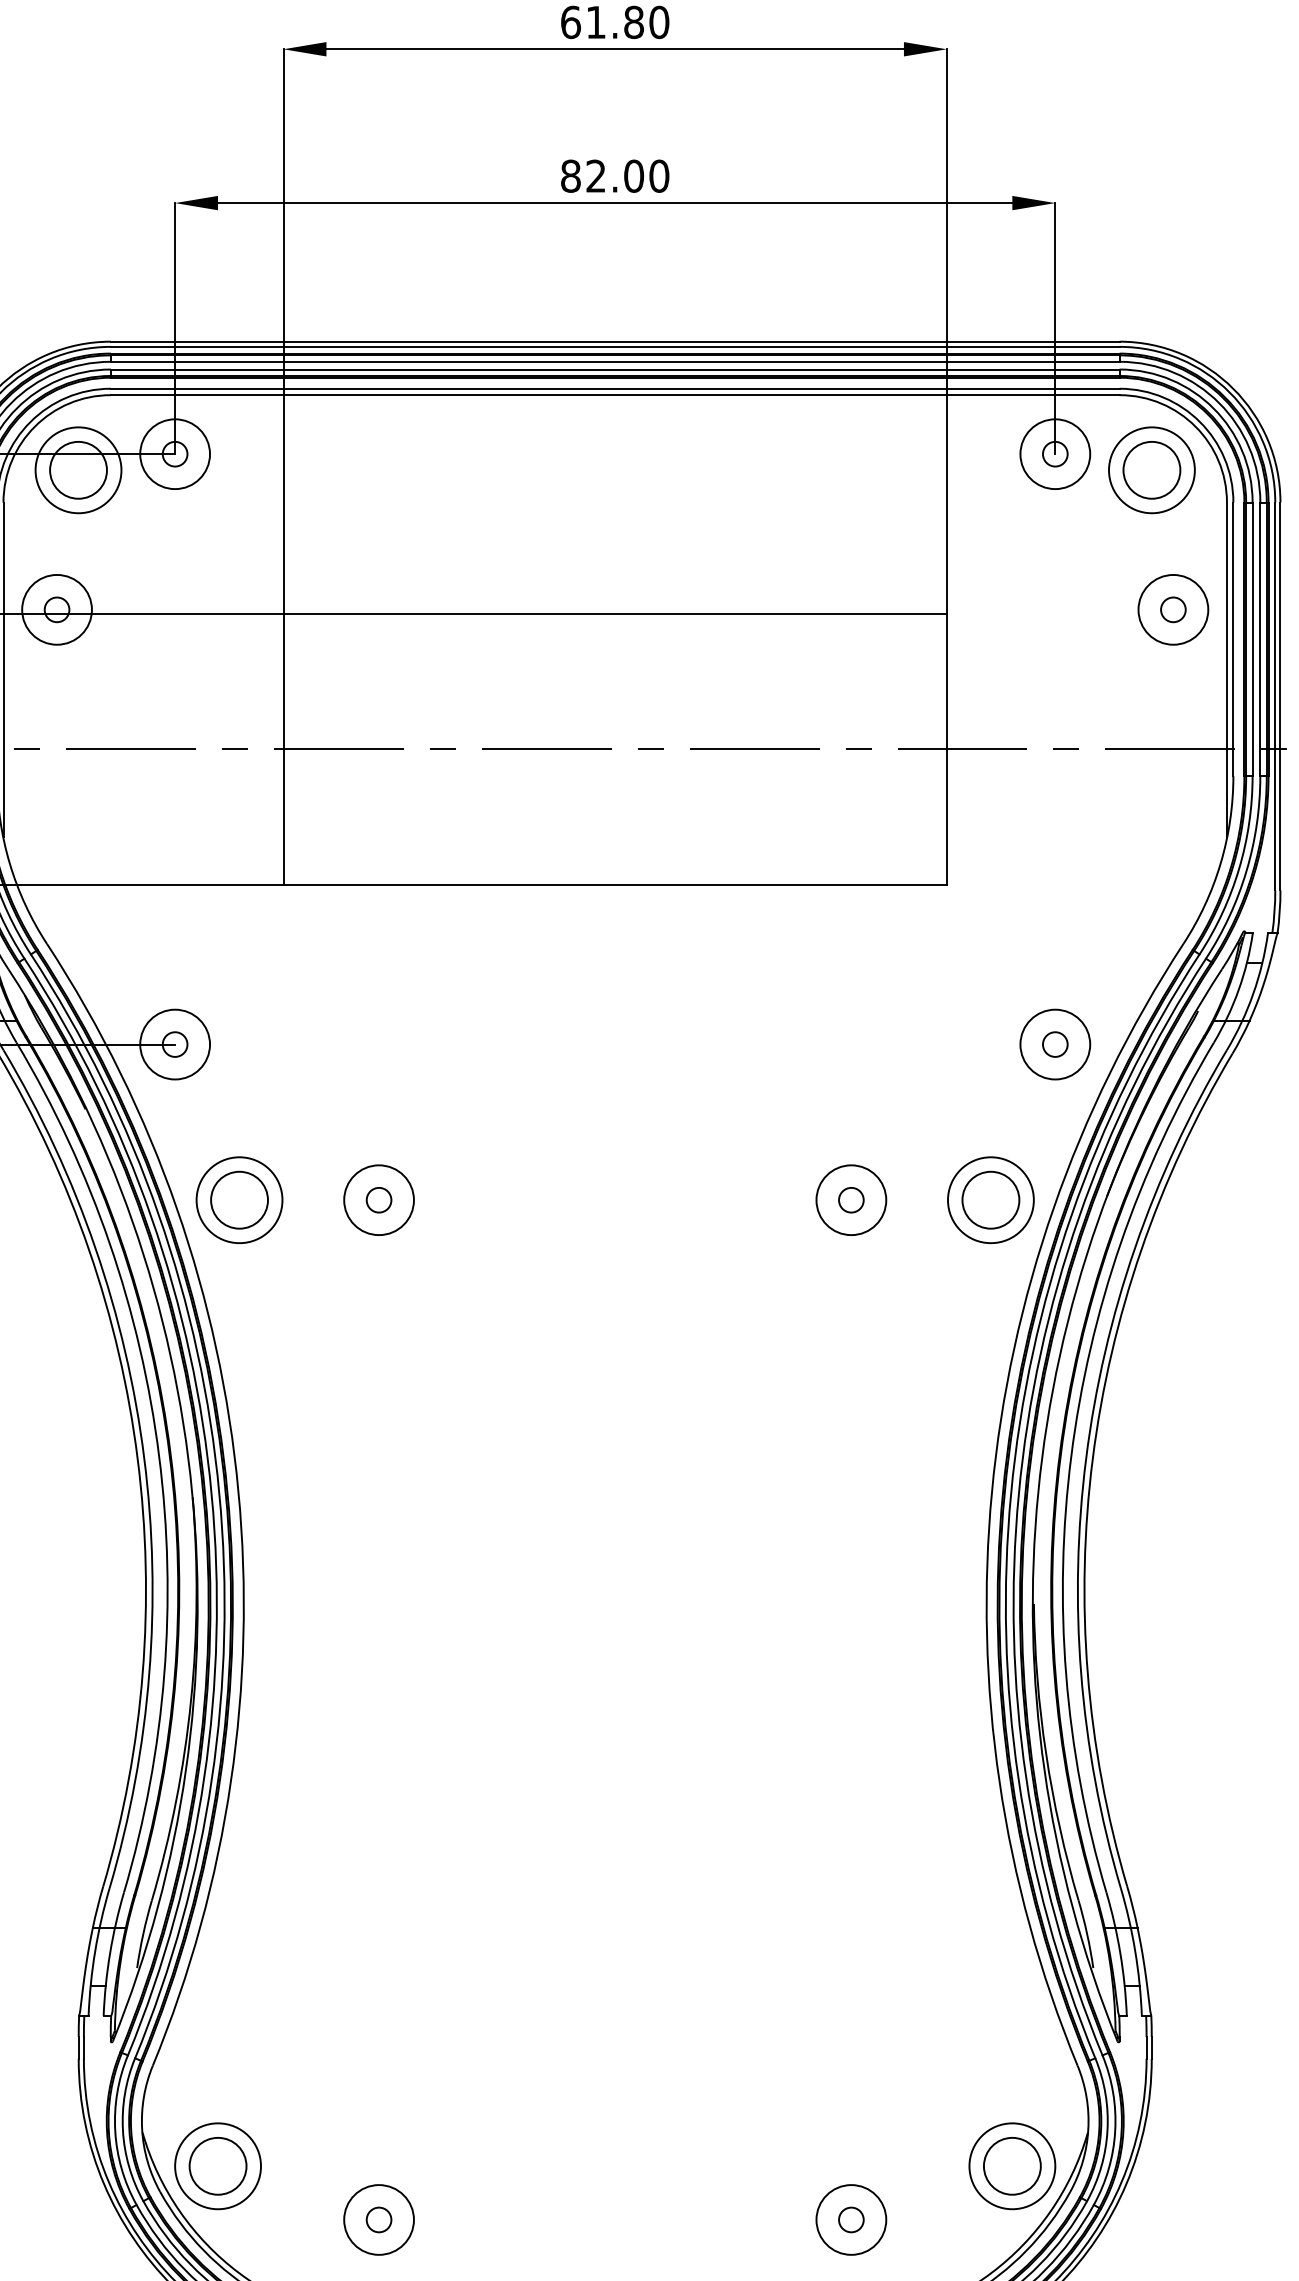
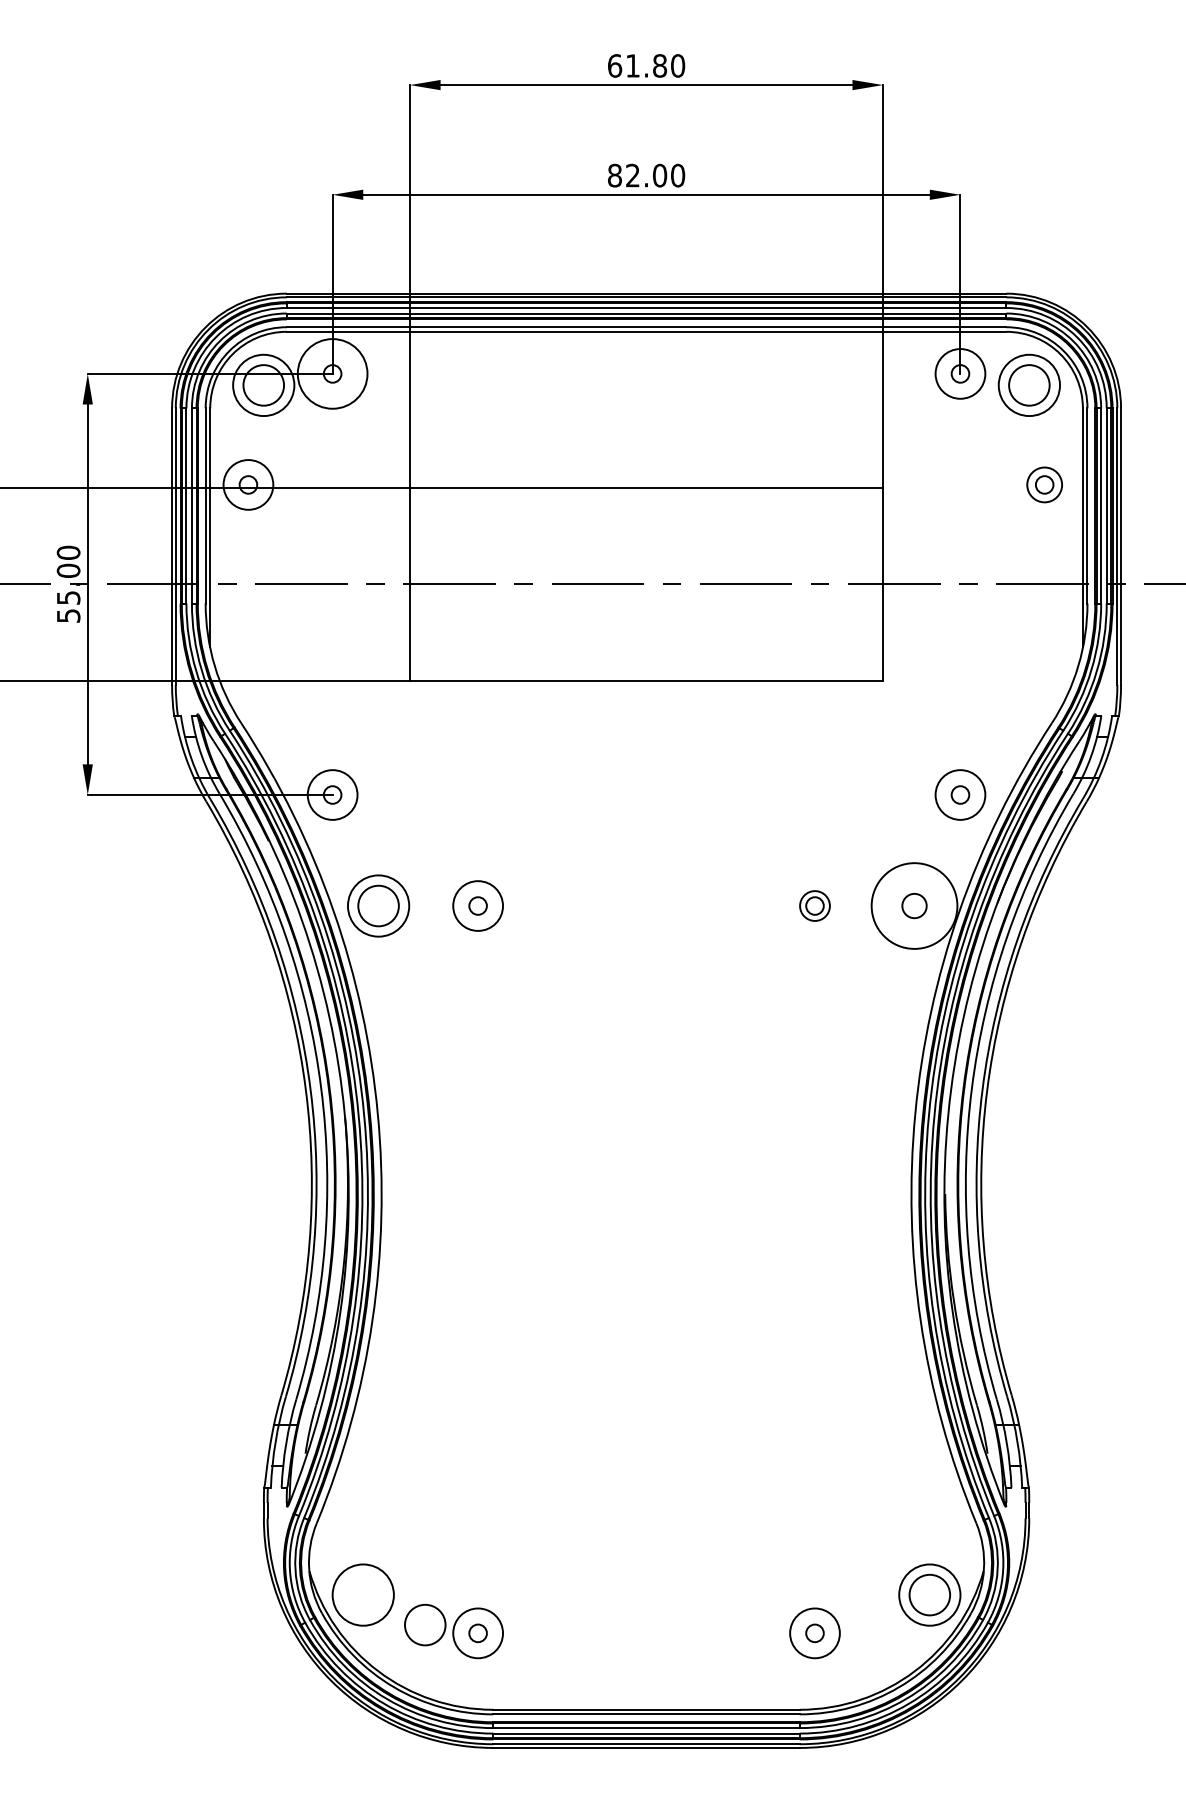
circle: (174, 453) -> (332, 373), size x1.4
circle: (1173, 609) -> (1044, 484), size x0.7
circle: (850, 1199) -> (814, 905), size x0.6
circle: (990, 1199) -> (914, 905), size x0.6
circle: (990, 1199) -> (914, 905), size x1.4
circle: (218, 2165) -> (425, 1624), moved

